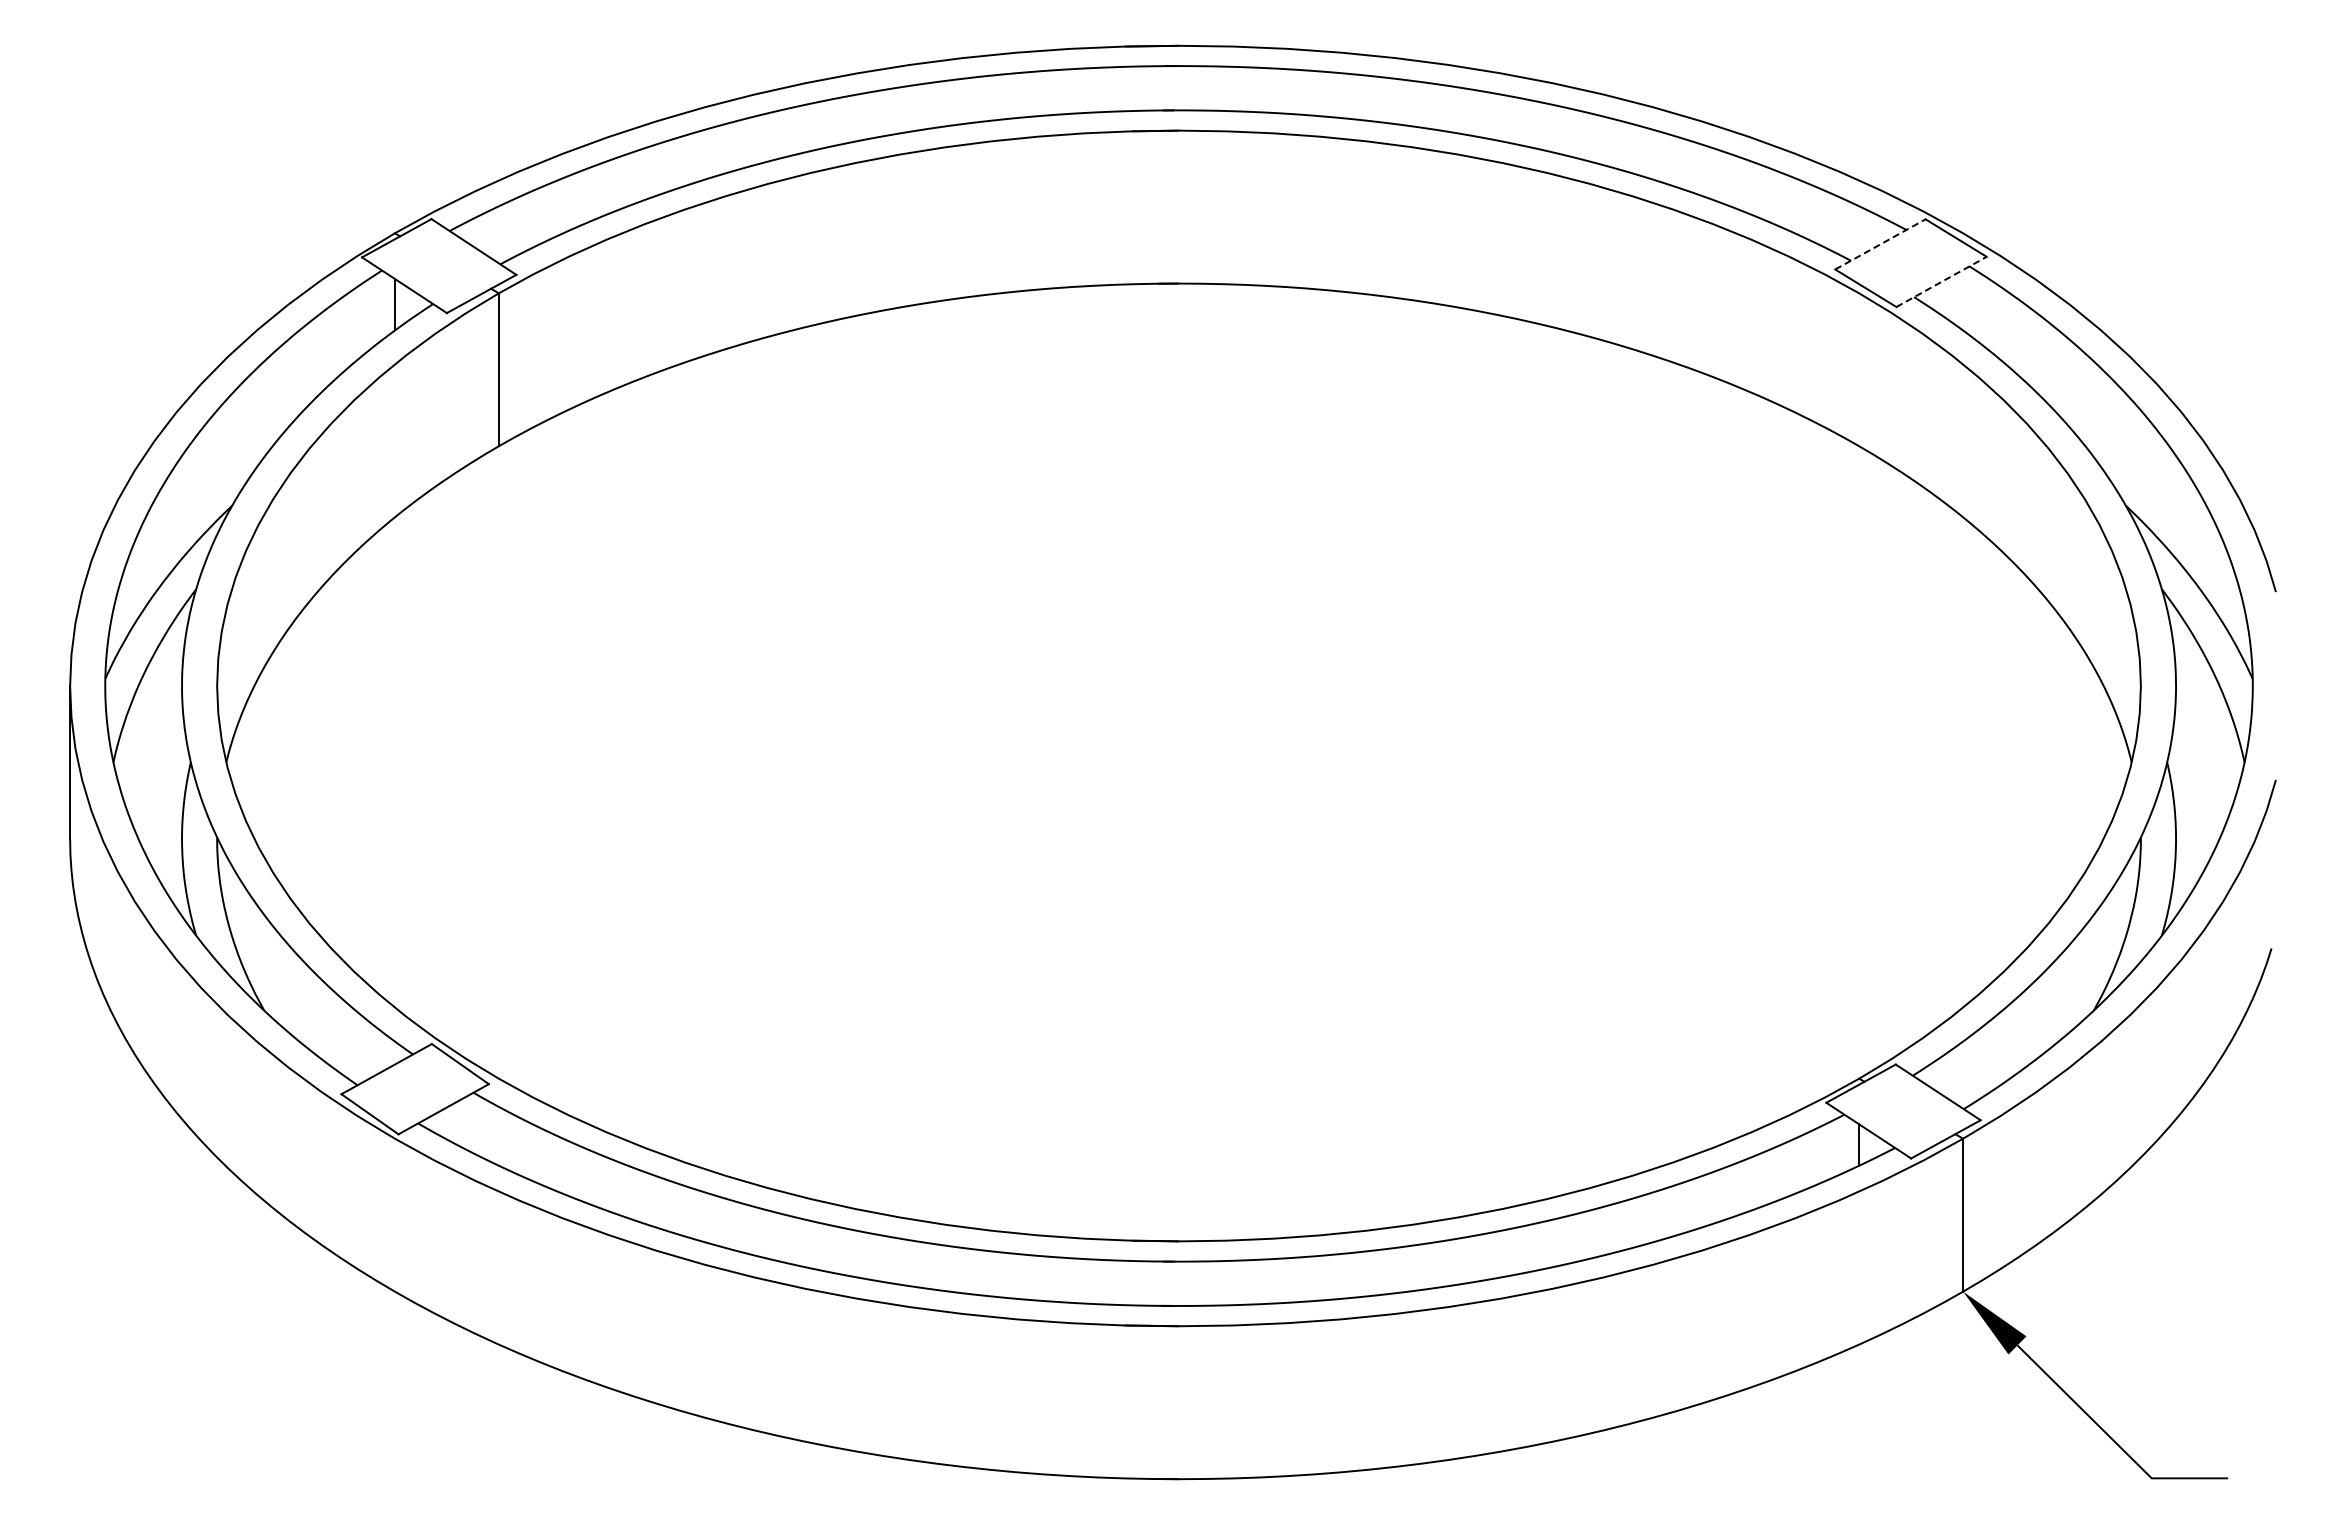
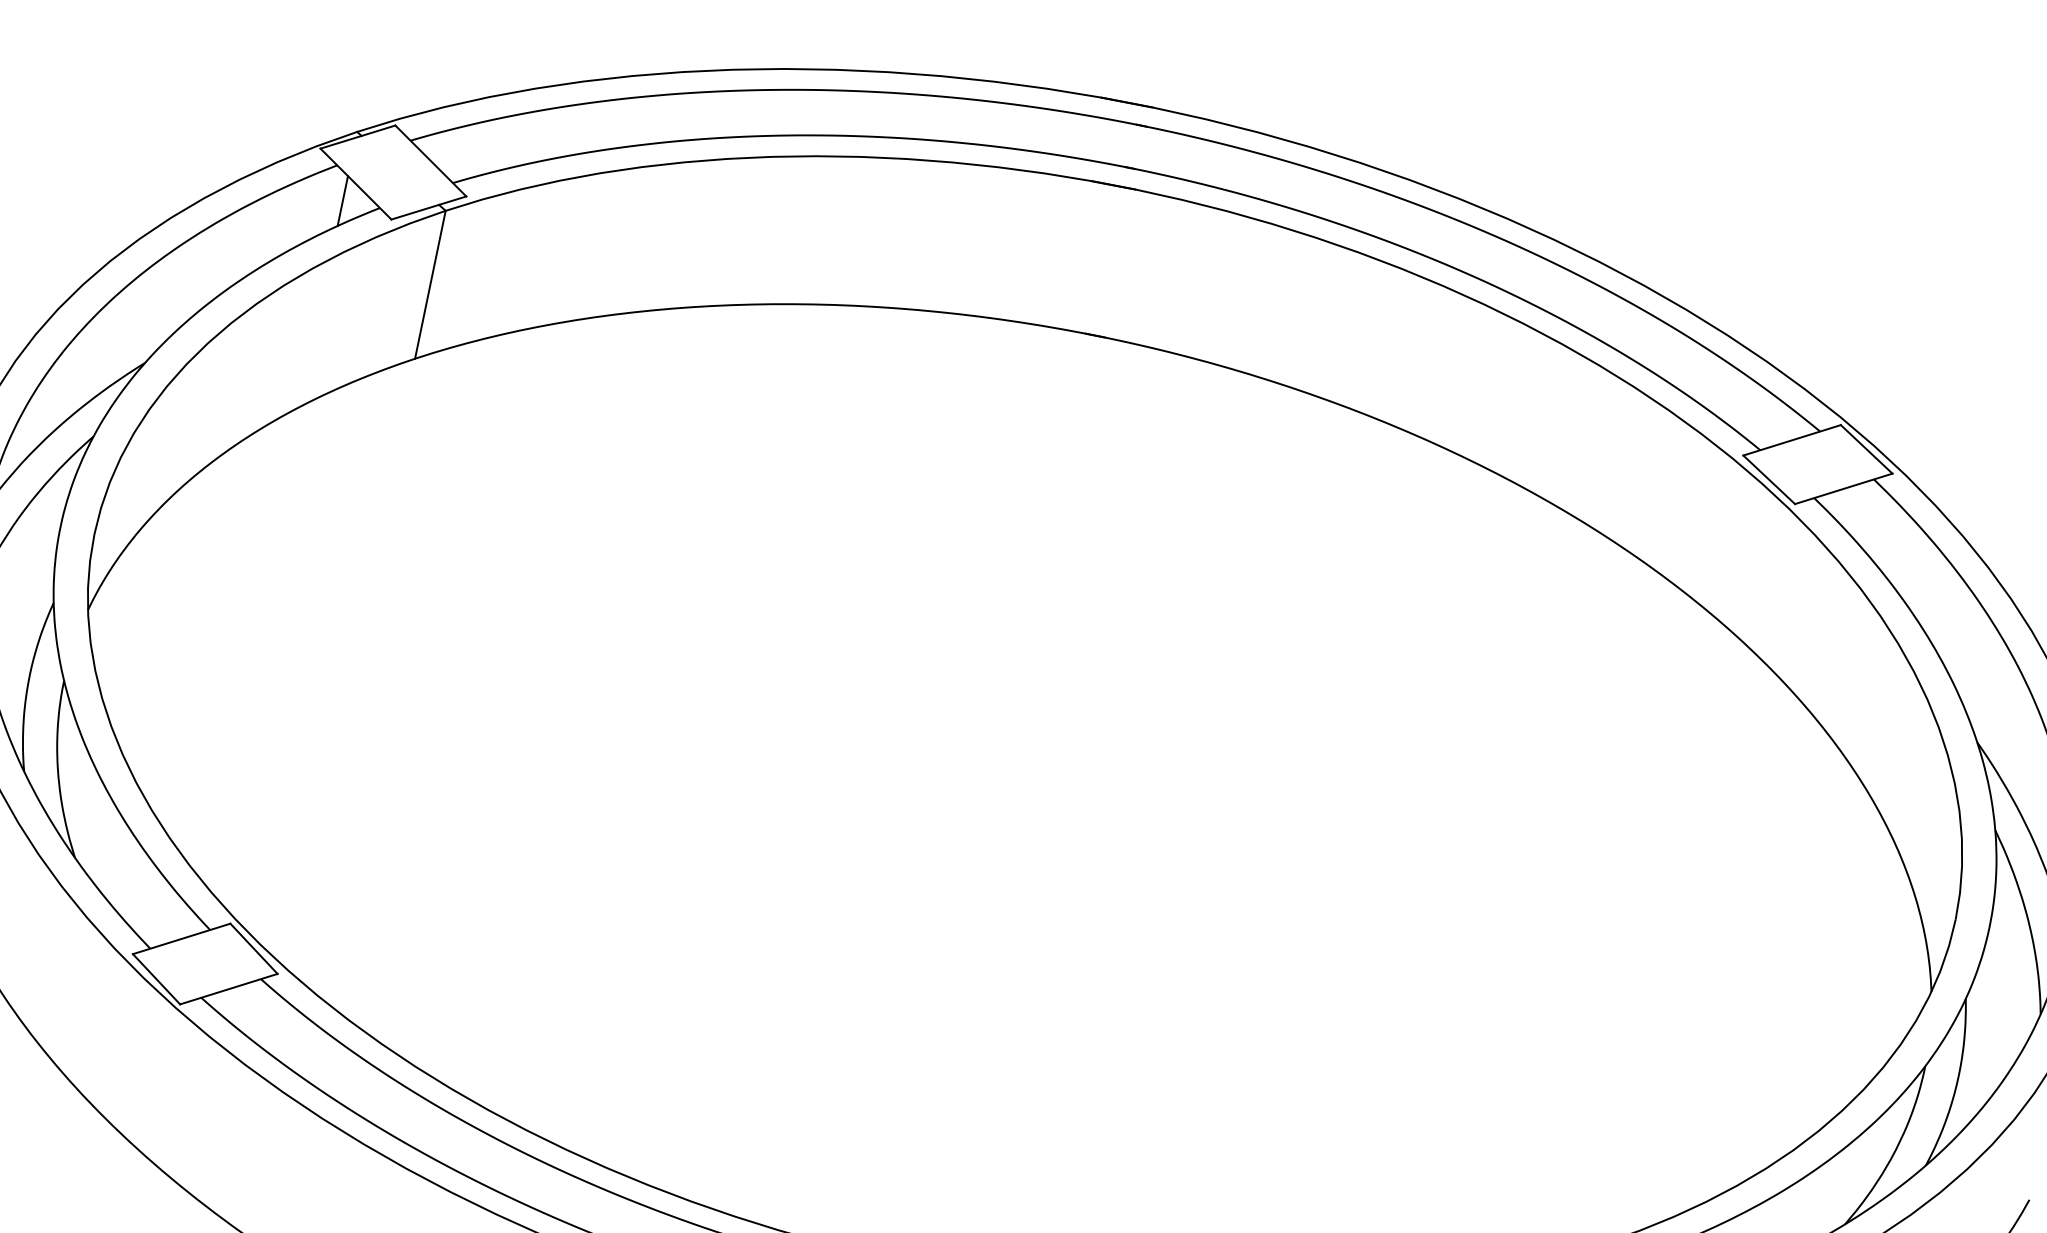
line: (1880, 244) -> (1792, 440), dashed -> solid
line: (1941, 281) -> (1843, 488), dashed -> solid

